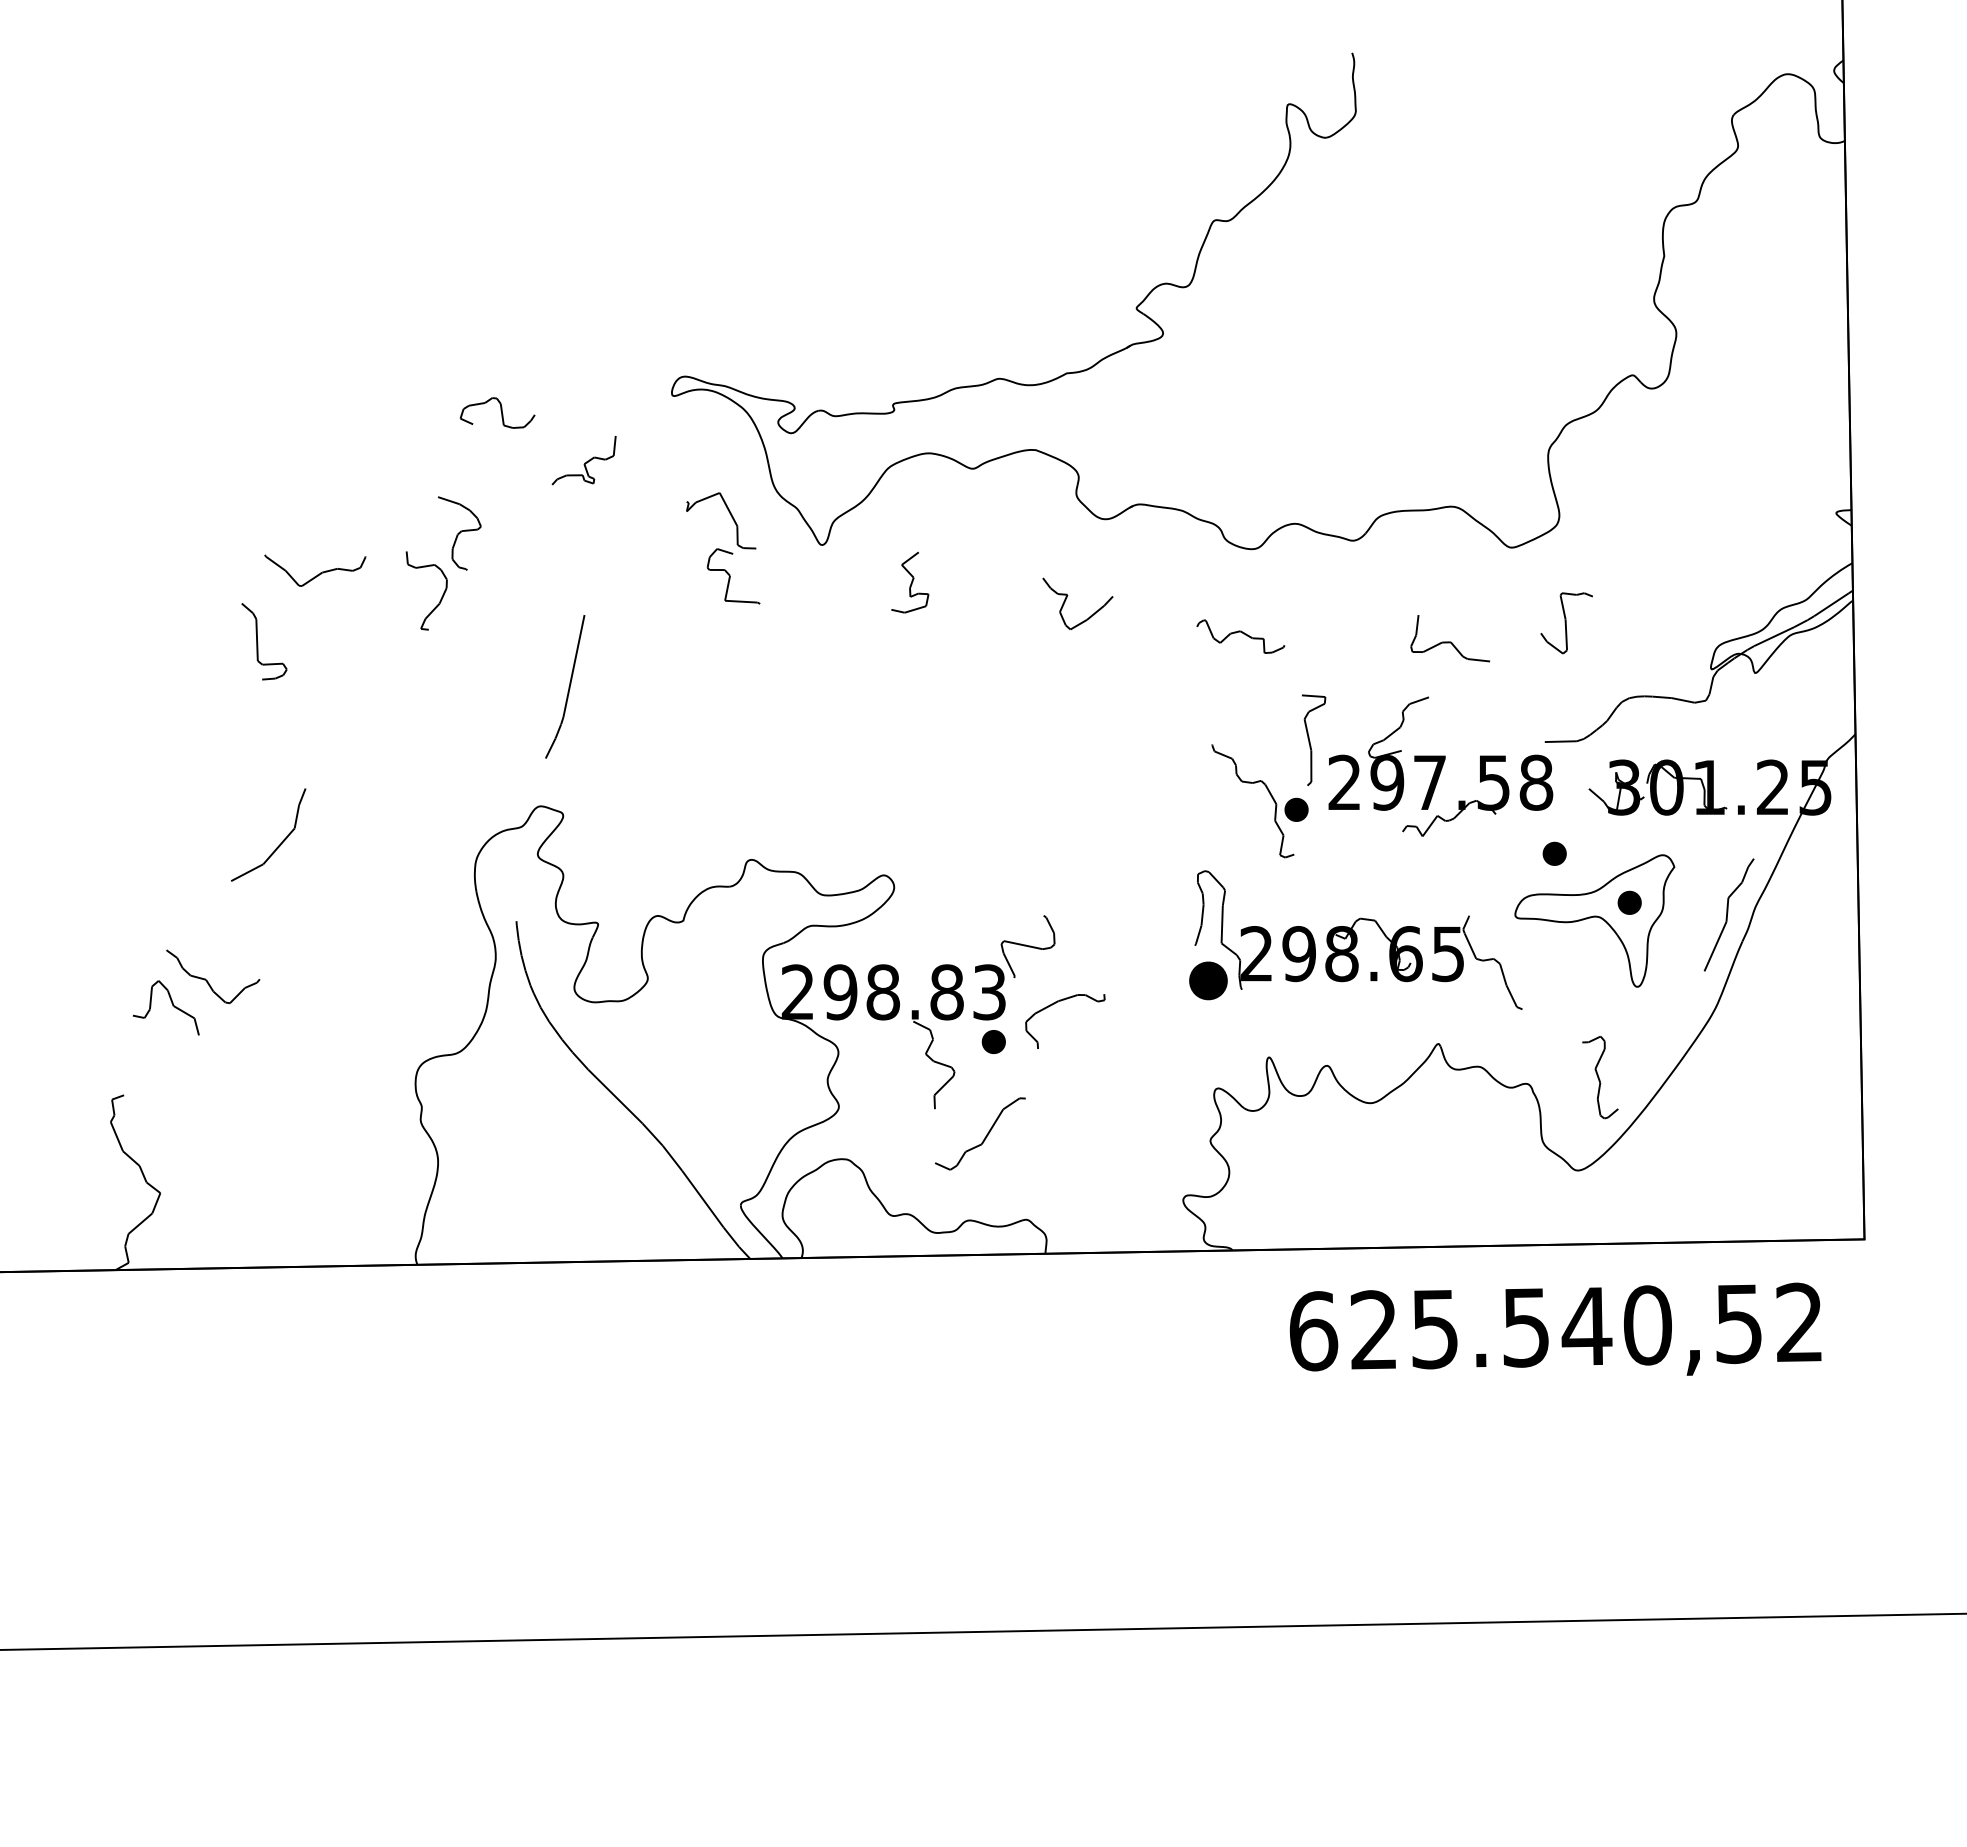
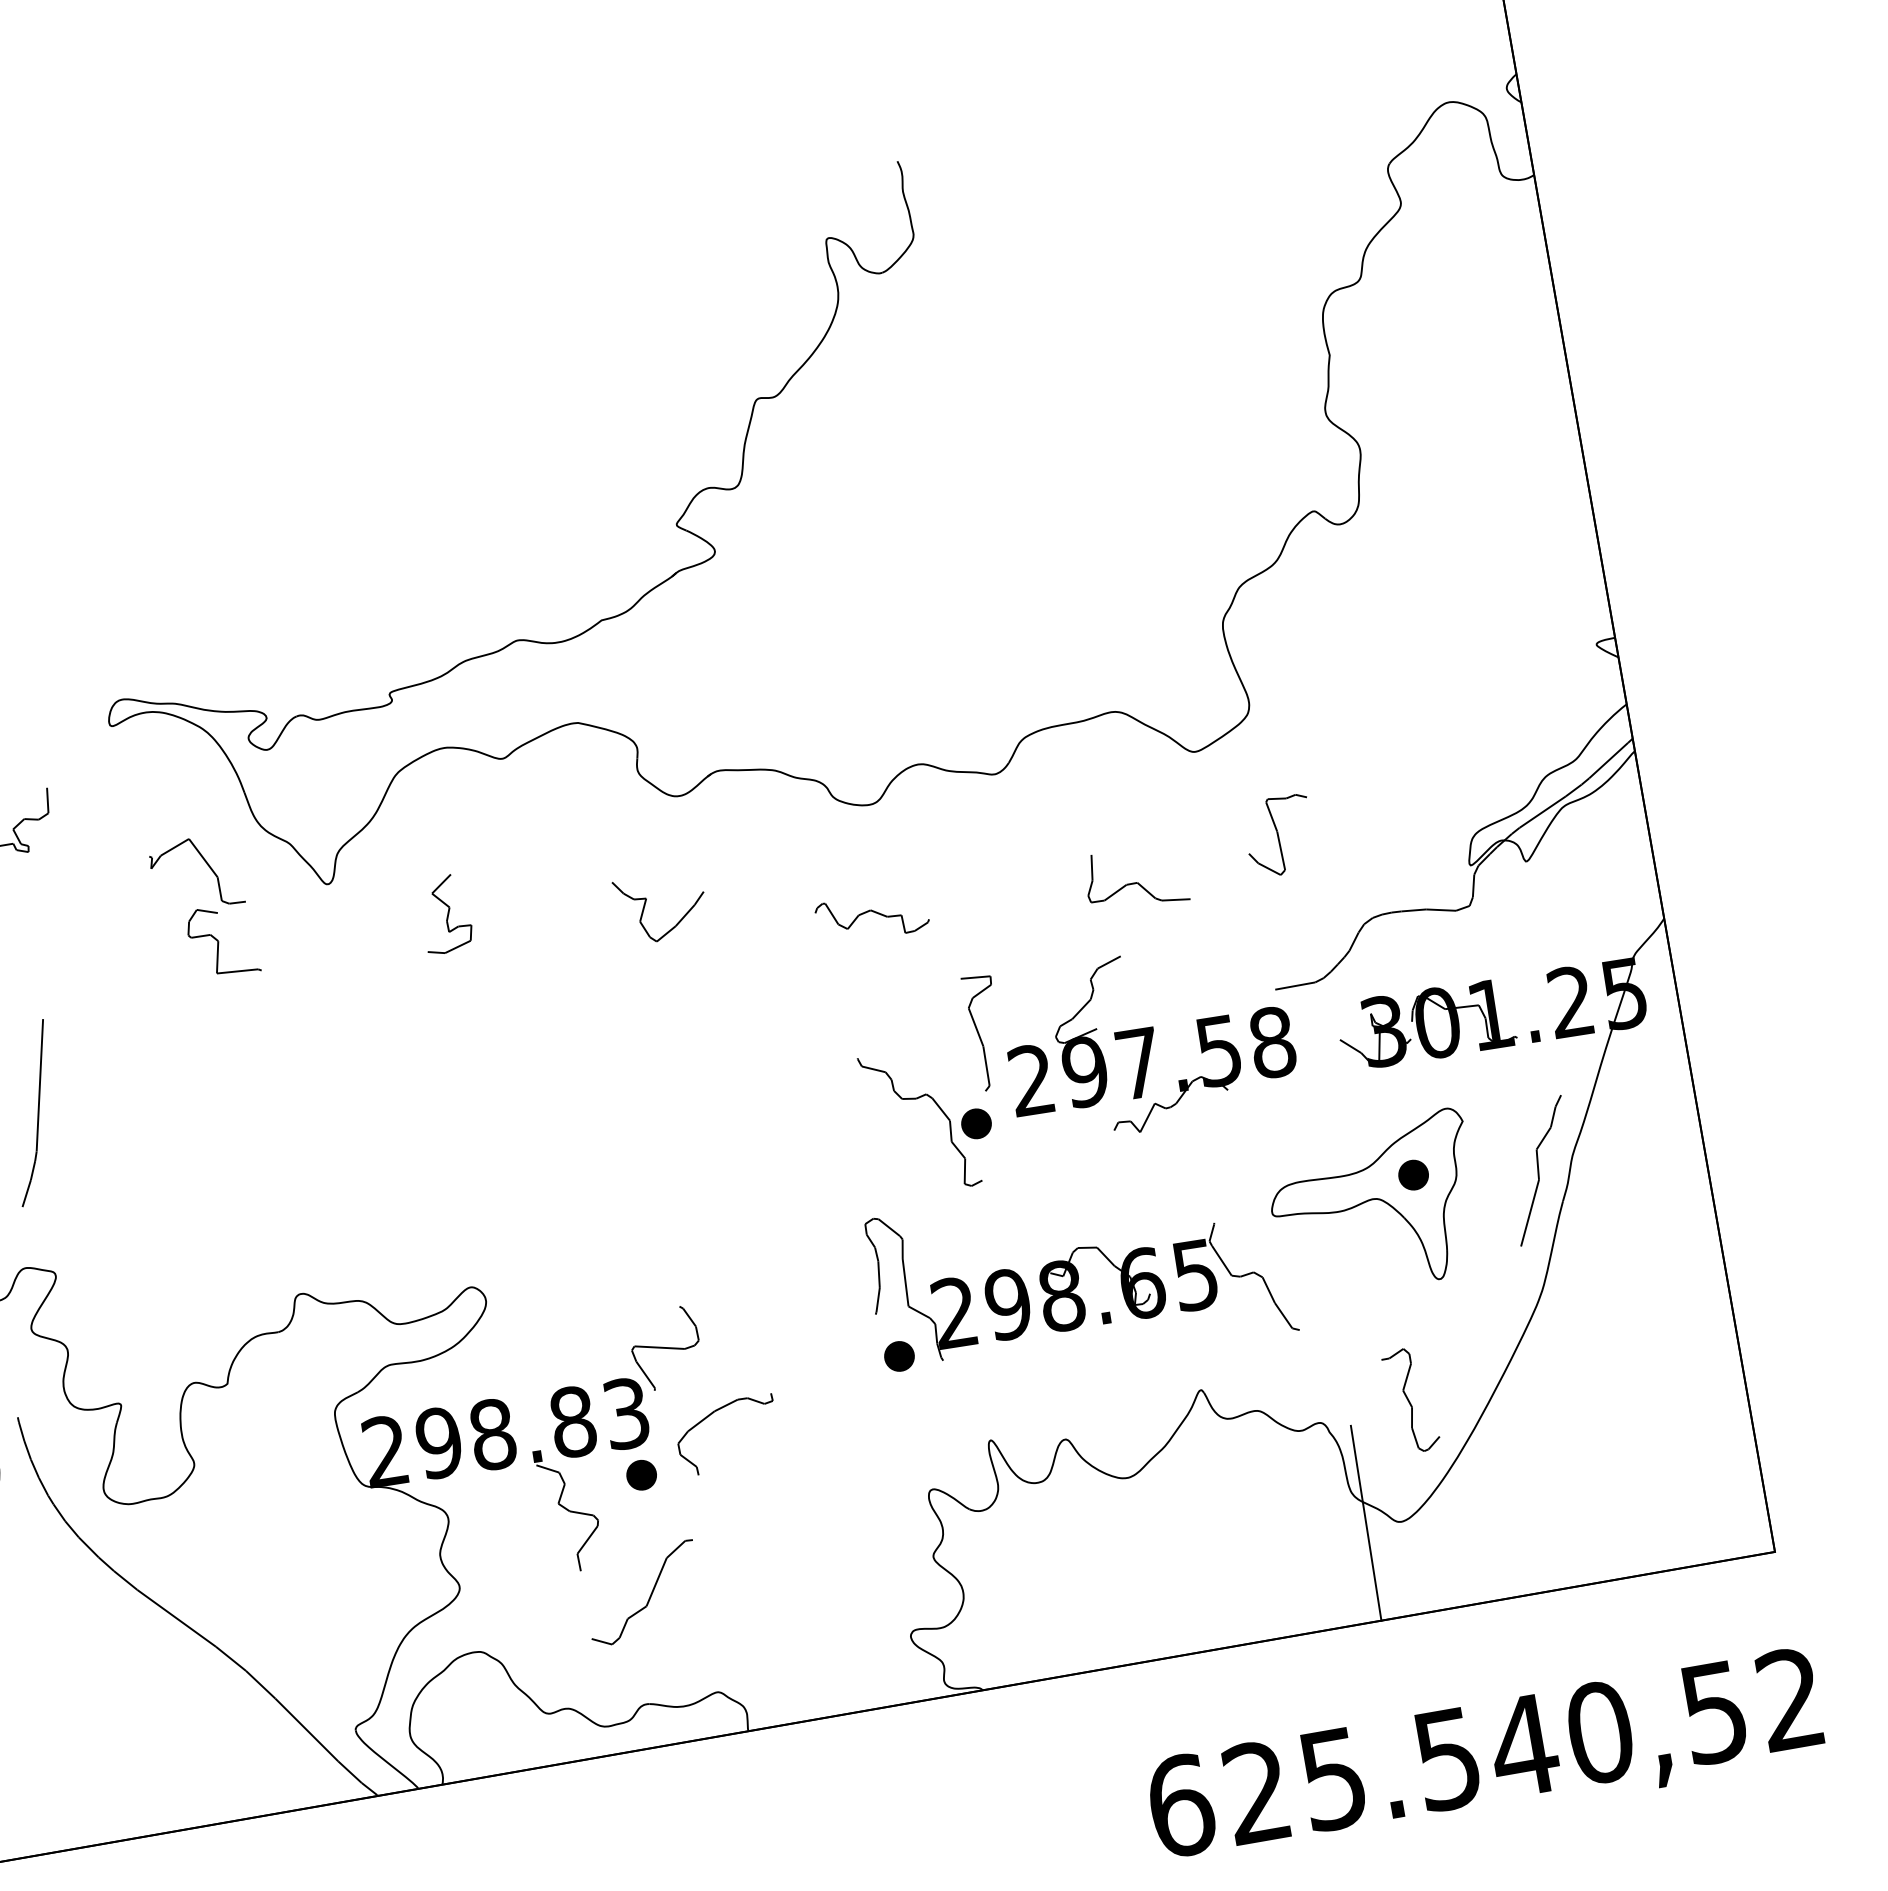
part: (1554, 853) -> (1309, 1127), removed
part: (1208, 981) -> (899, 1356), size x0.62
line: (1550, 1166) -> (1365, 1522), added
text: (1555, 1328) -> (1484, 1754), moved

